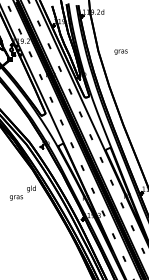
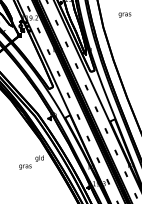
text: (120, 51) -> (124, 14), moved

